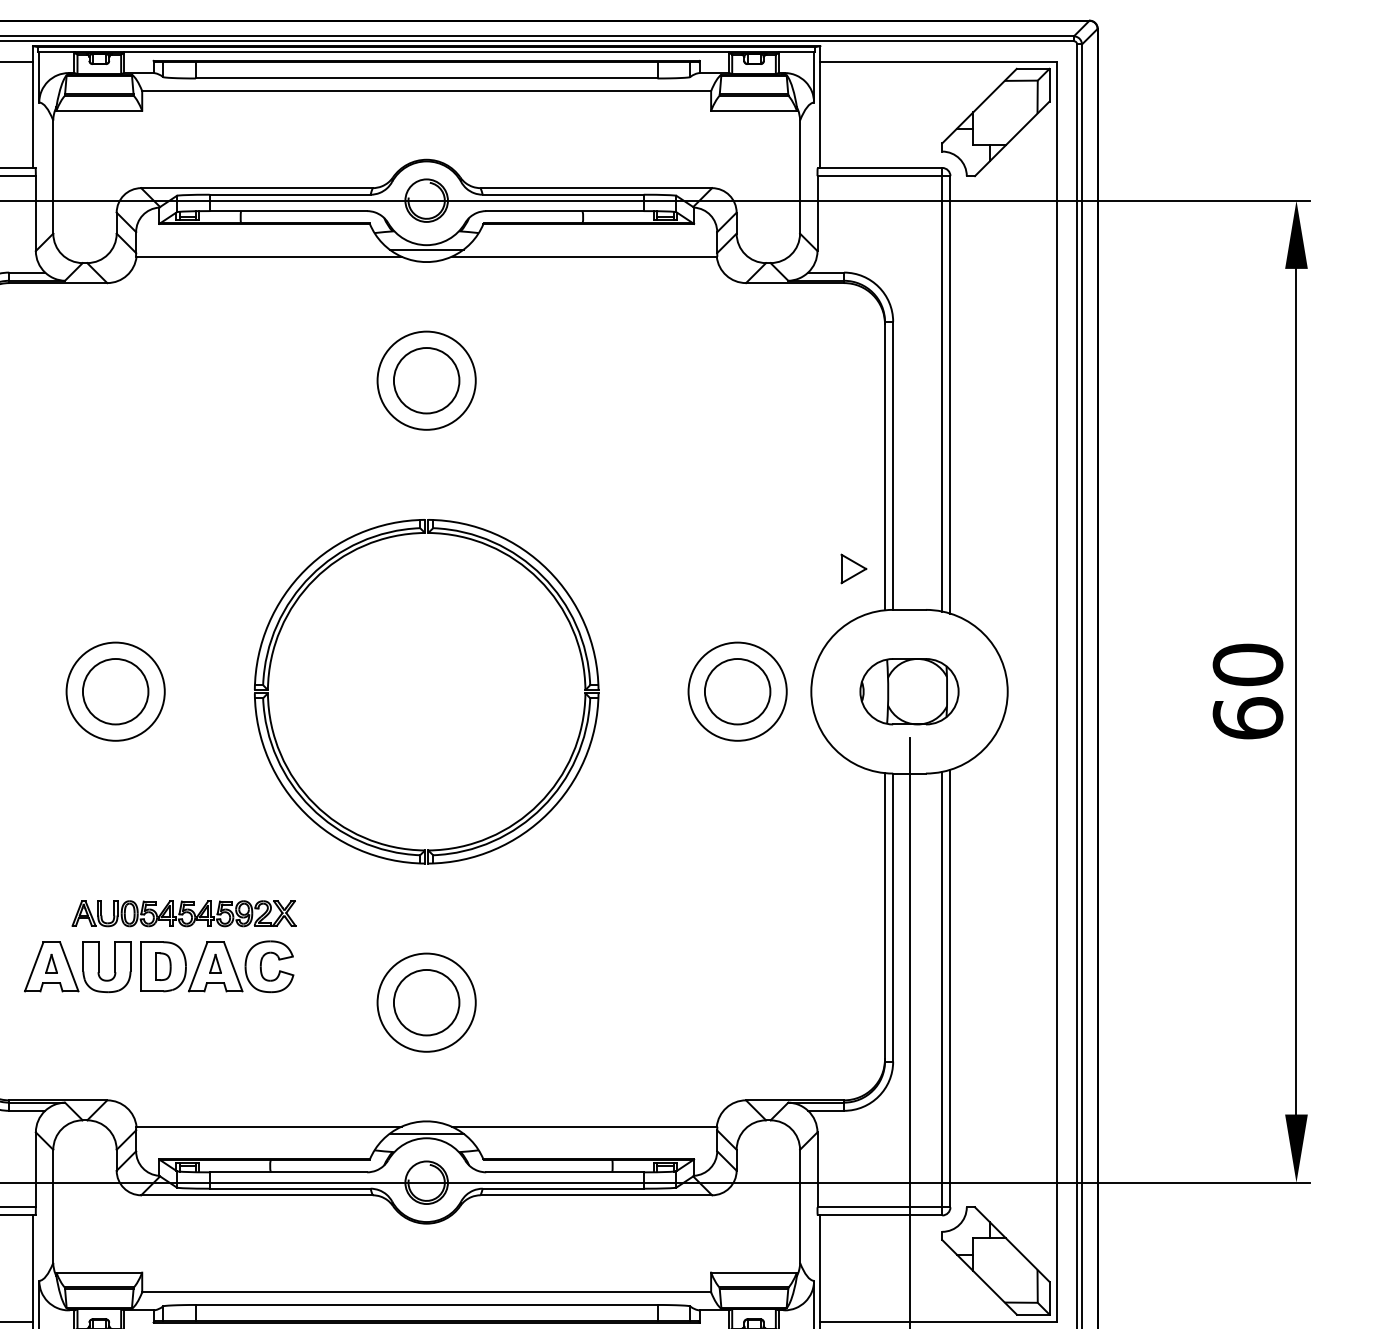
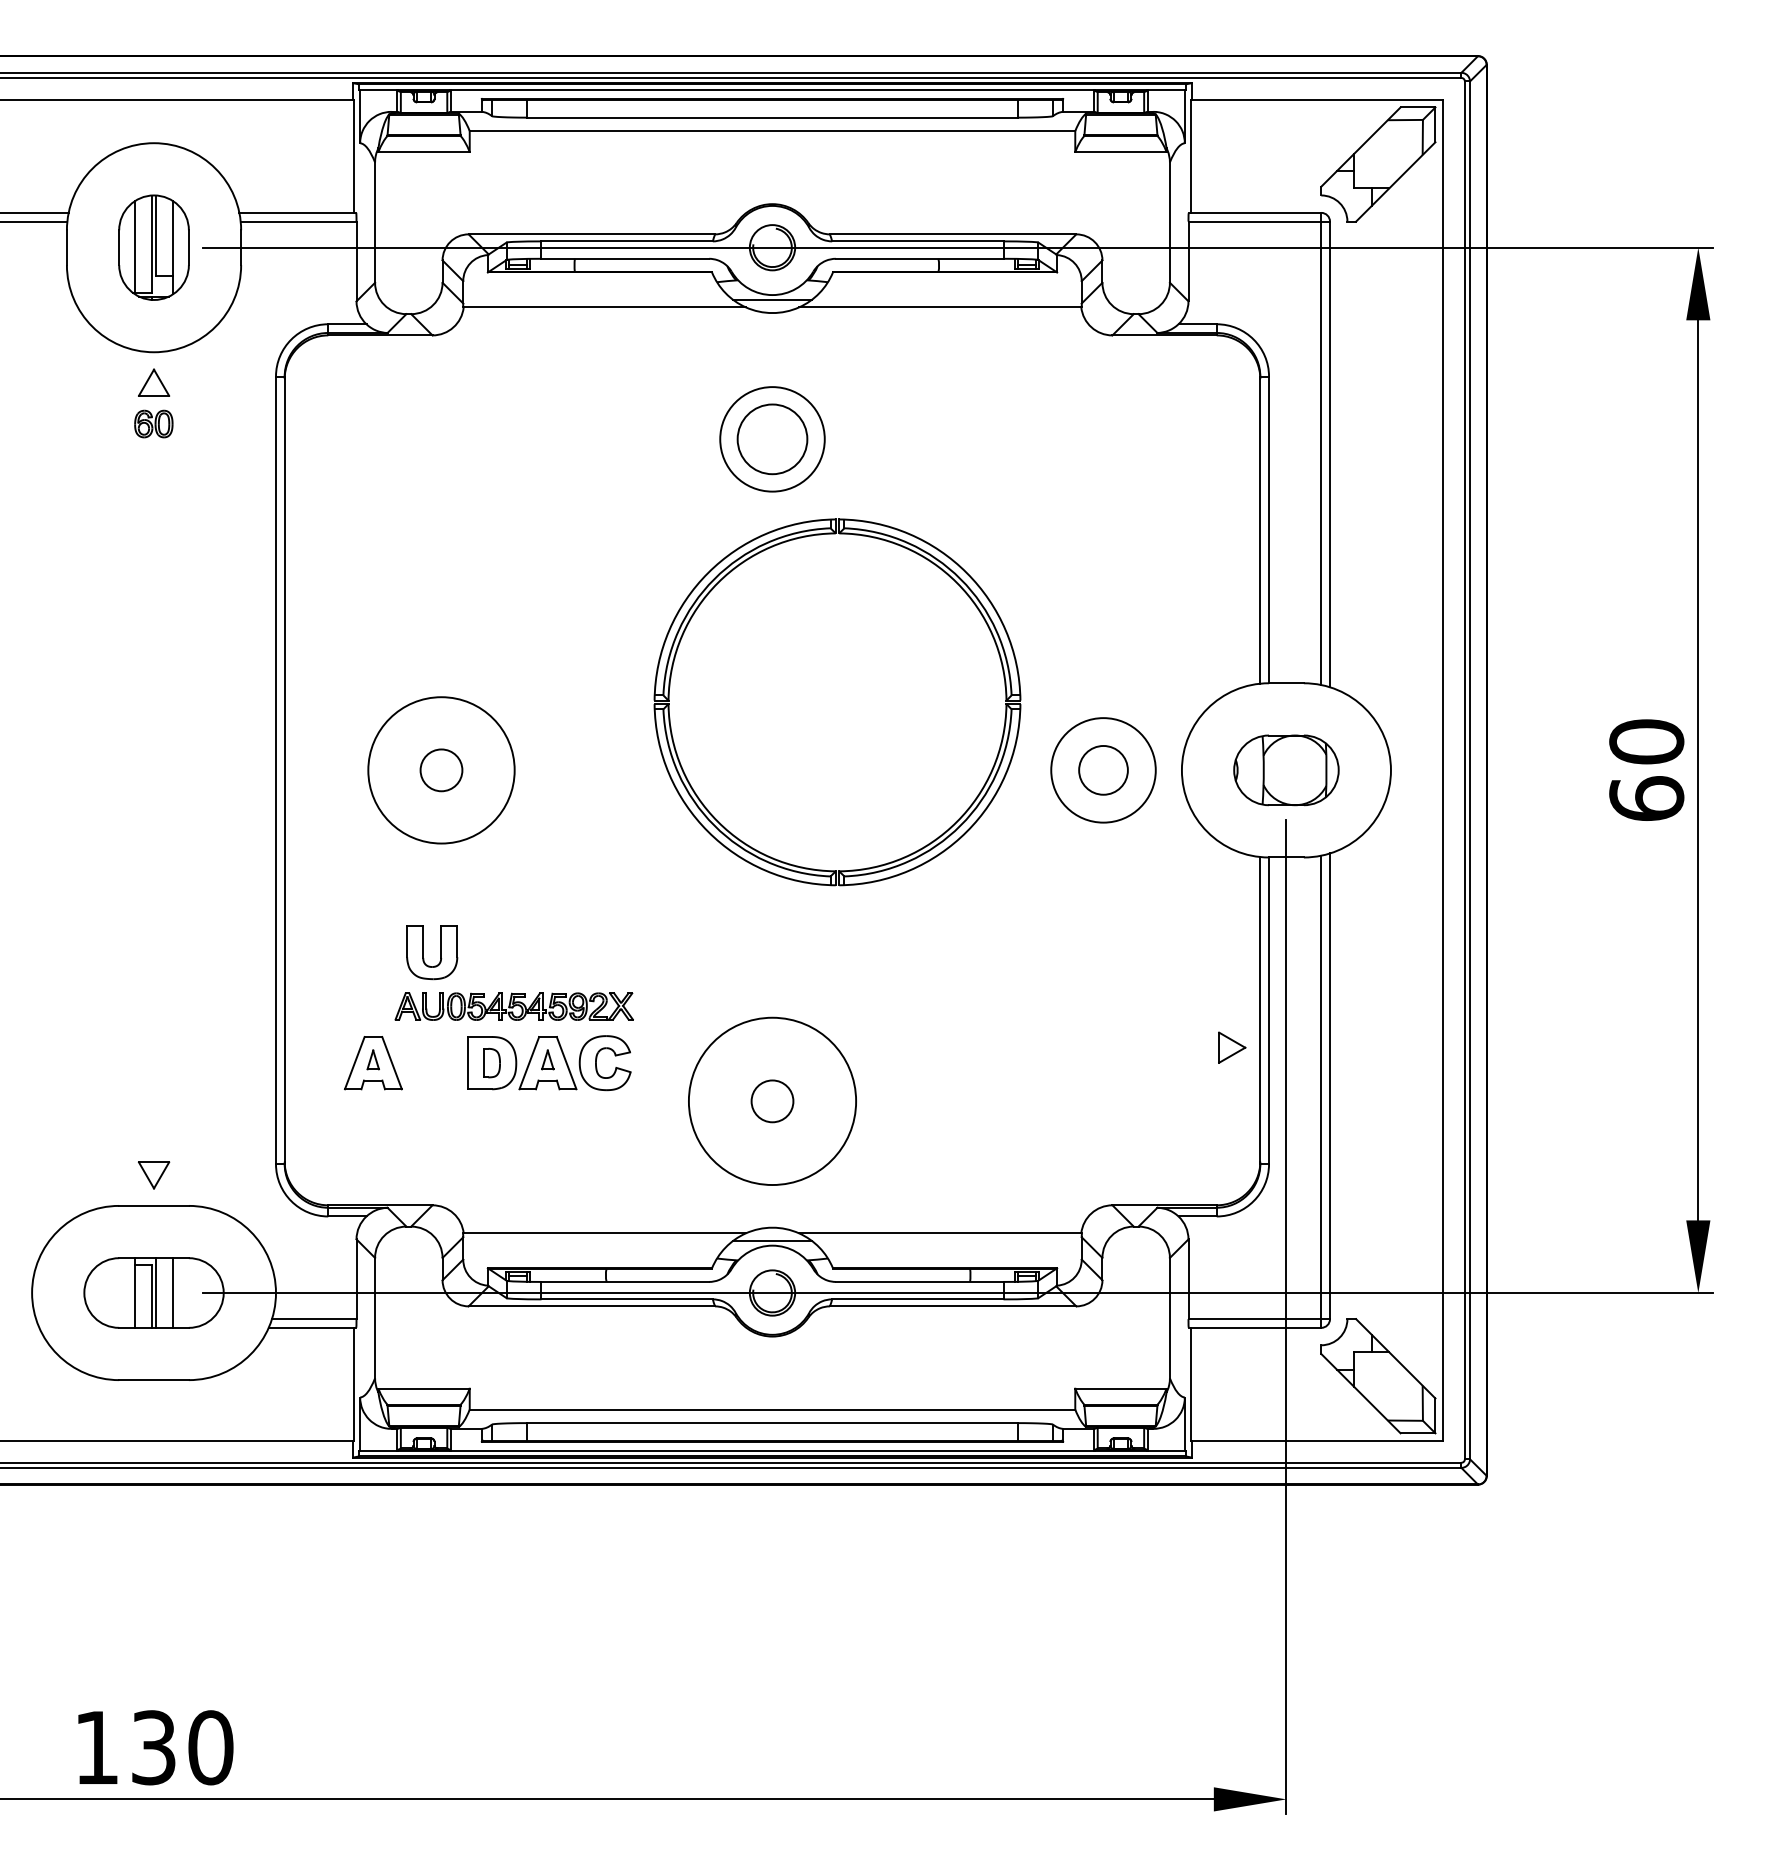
part: (854, 568) -> (1232, 1047), moved
circle: (115, 691) -> (441, 770), size x0.6
circle: (115, 691) -> (441, 770), size x1.4
circle: (737, 691) -> (1103, 770), size x0.7
part: (399, 846) -> (808, 867), moved
part: (114, 967) -> (440, 952), moved
circle: (426, 1002) -> (772, 1101), size x0.6
circle: (426, 1002) -> (772, 1101), size x1.6

